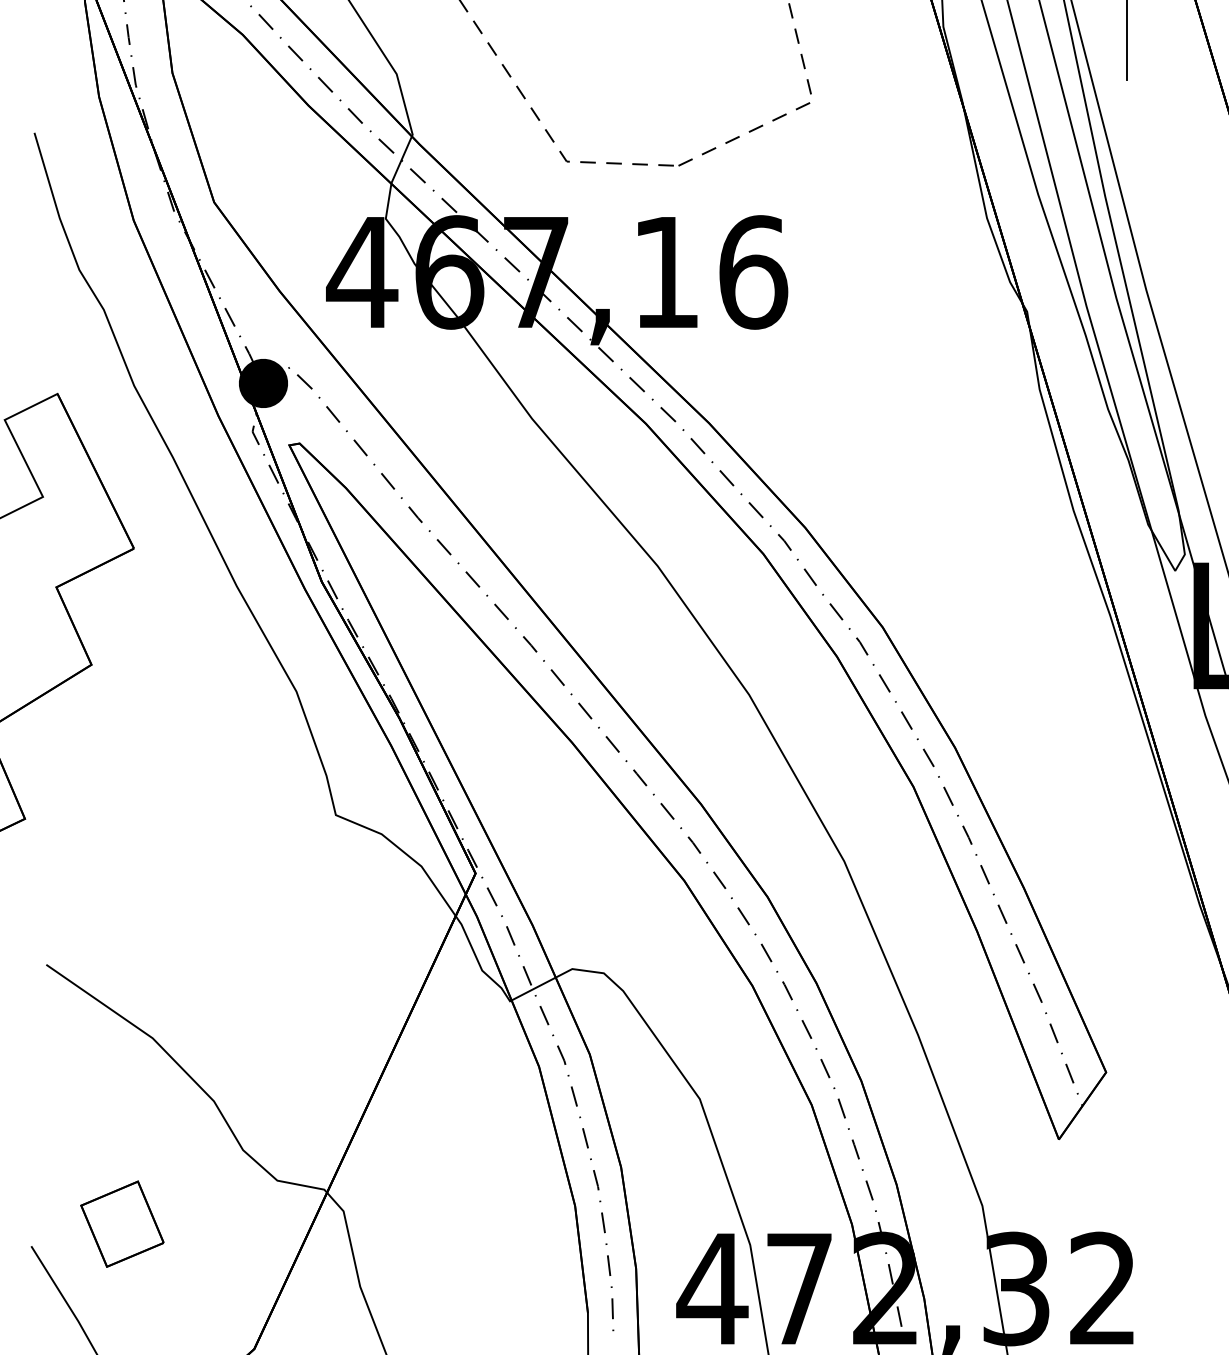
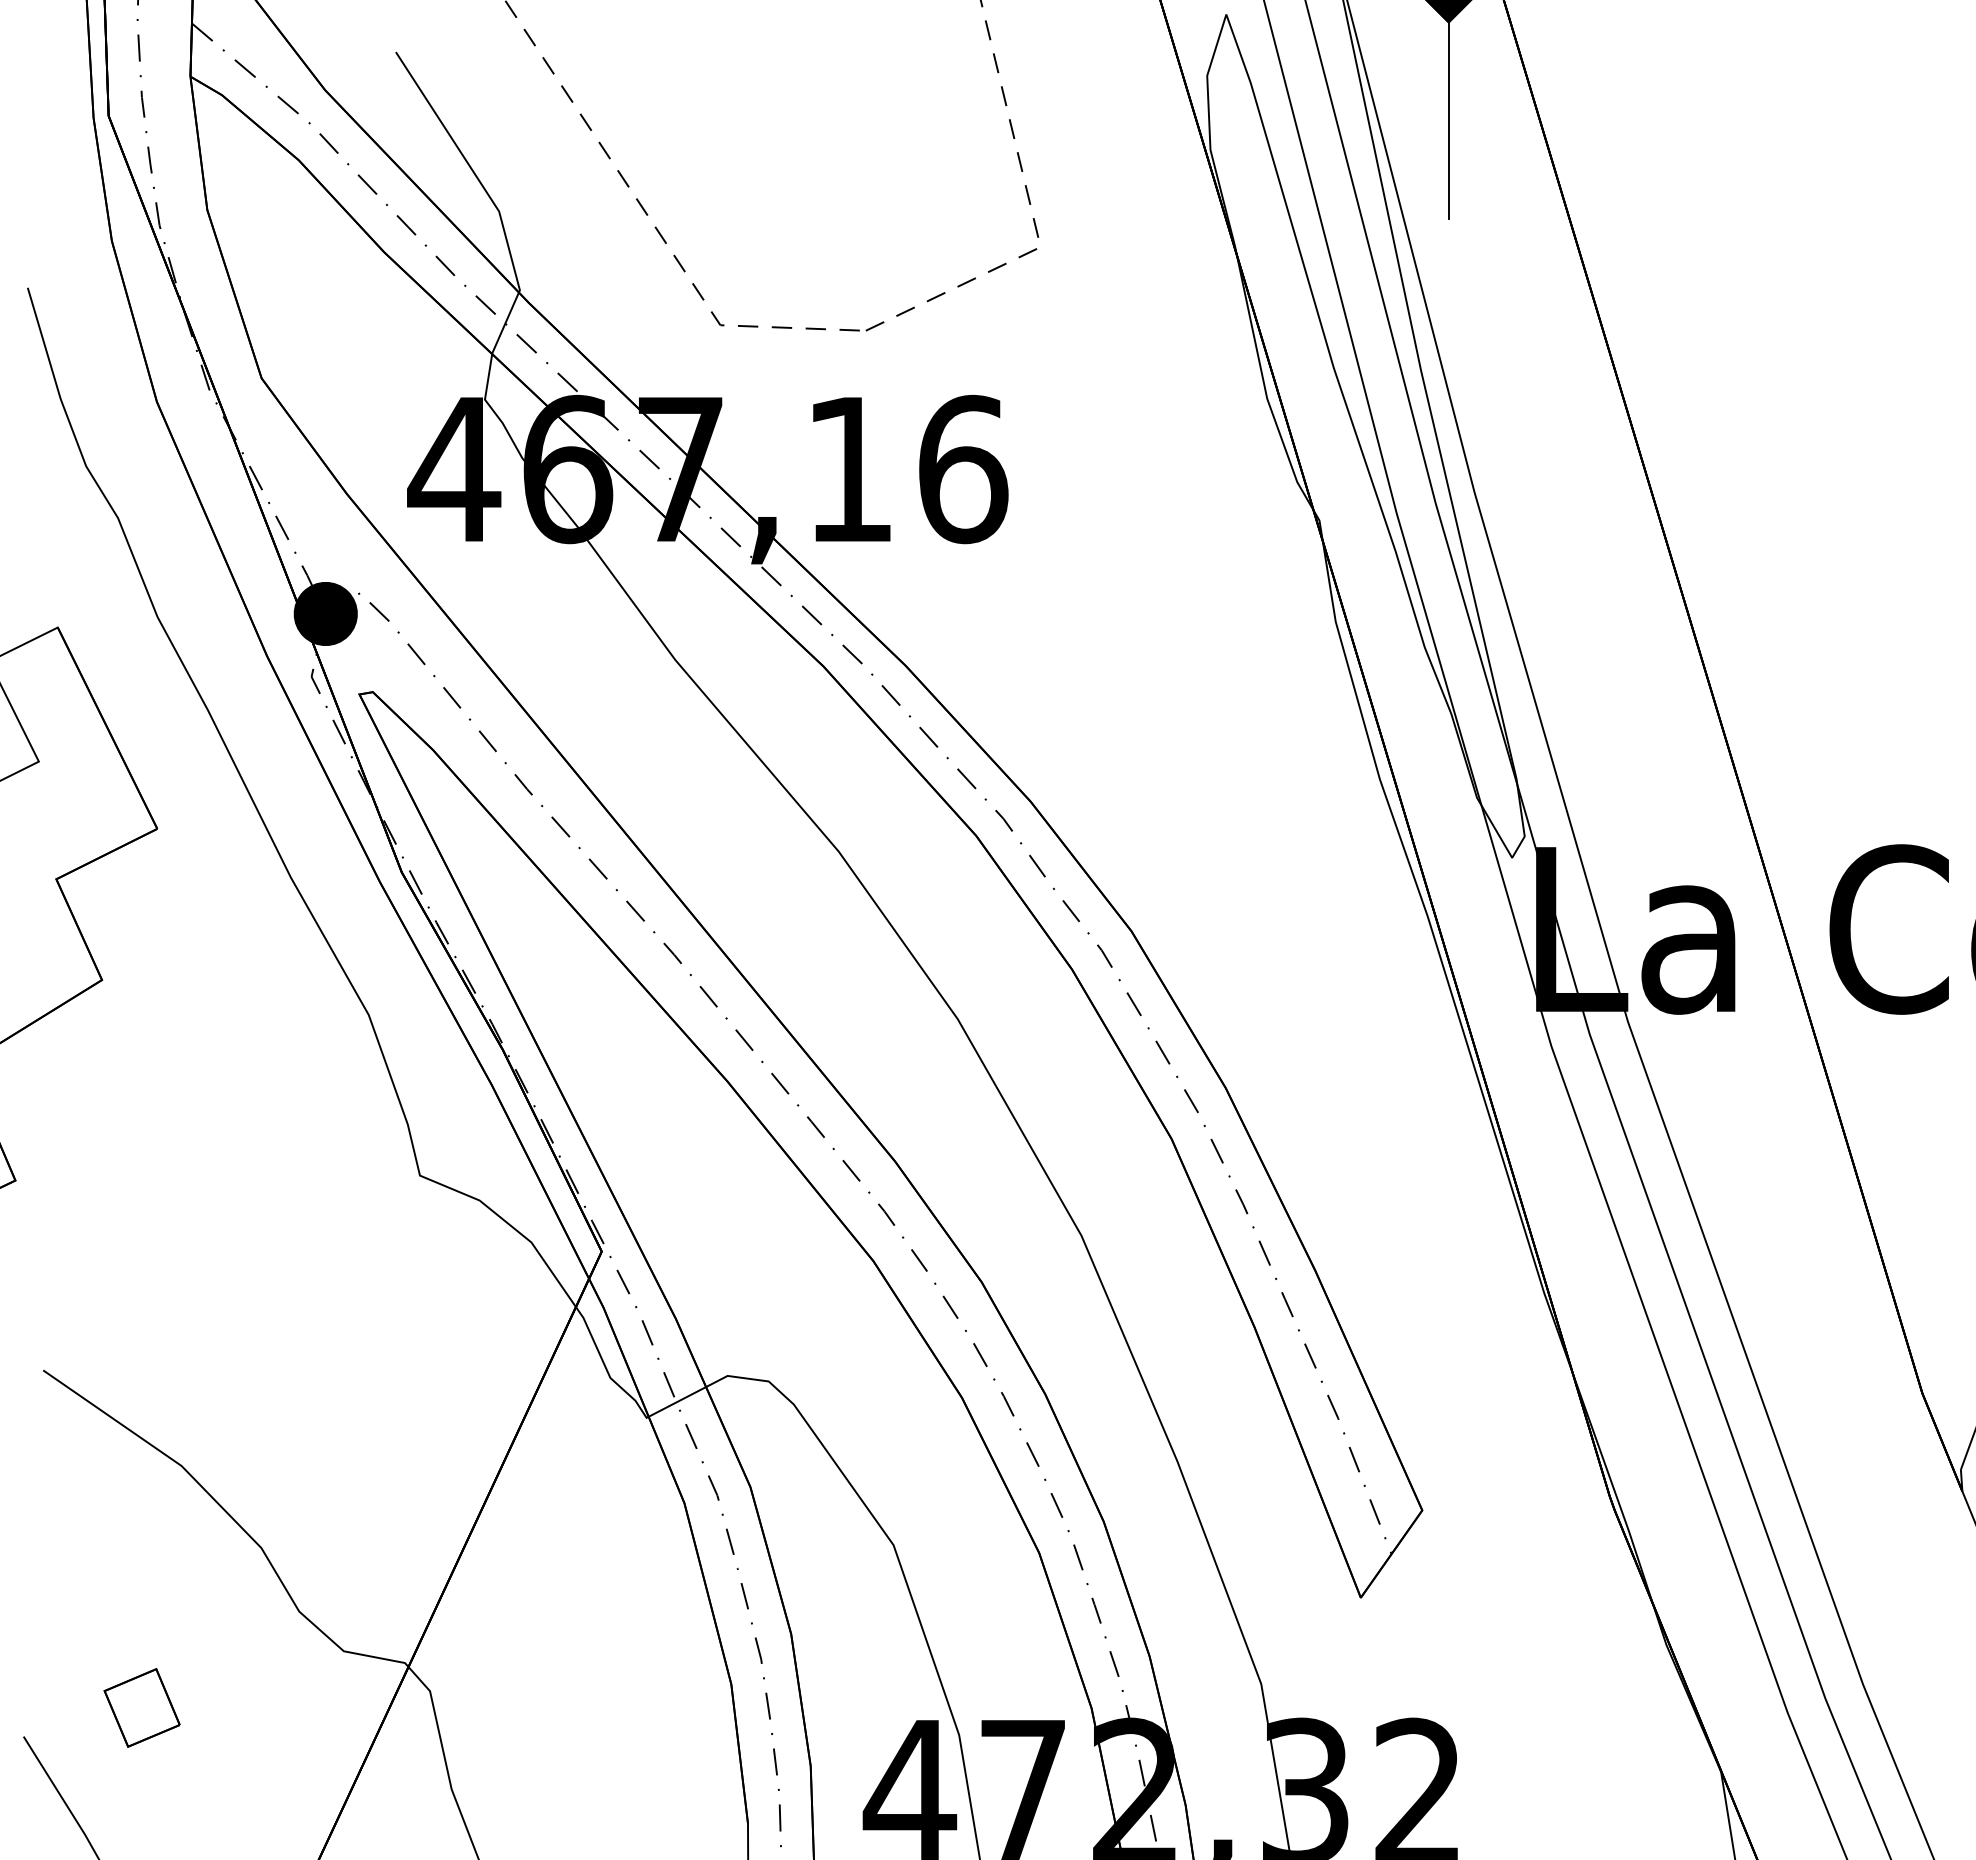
part: (121, 1223) -> (141, 1707), size x0.7

